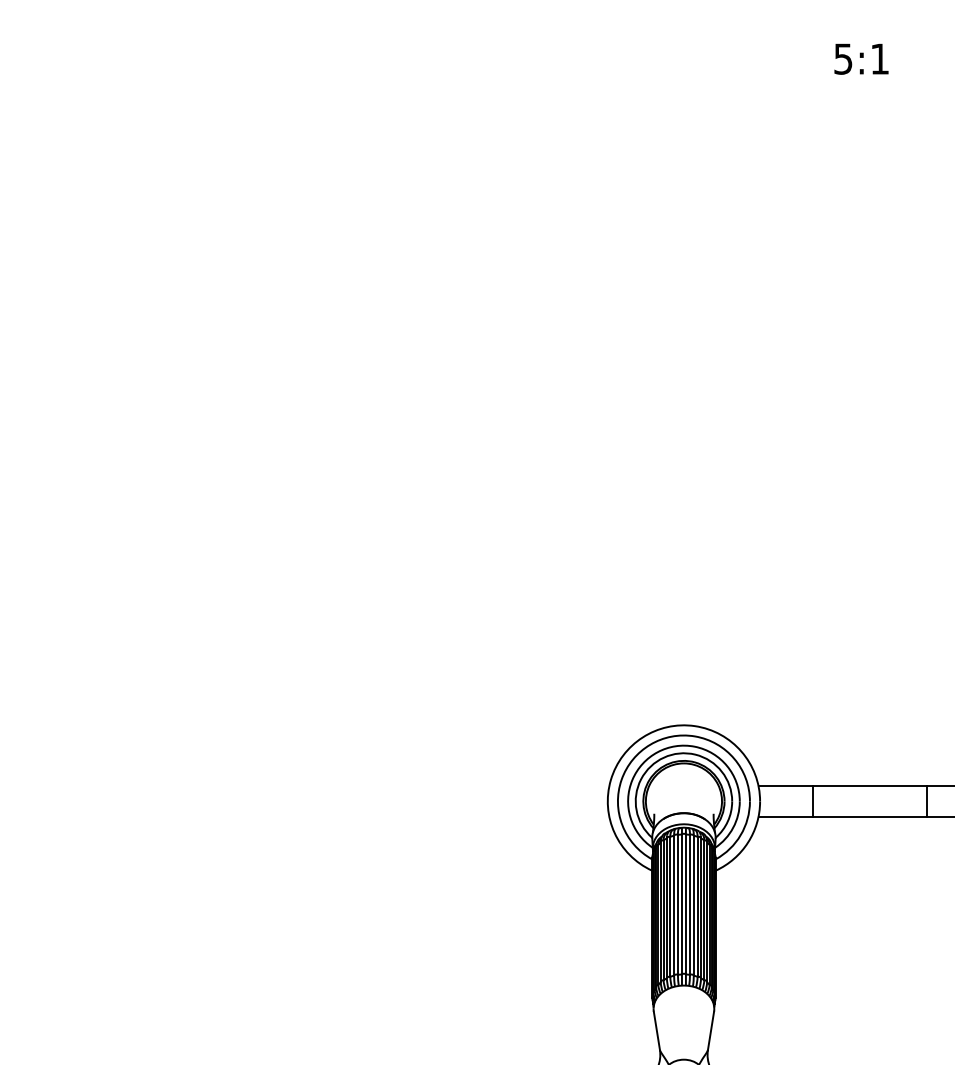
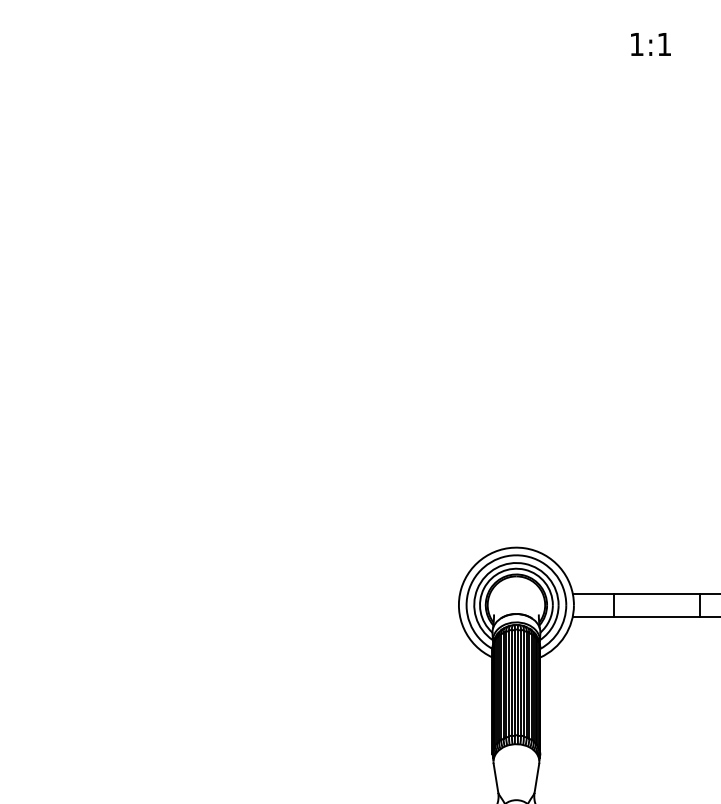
text: (843, 58) -> (636, 43), 5:1 -> 1:1

